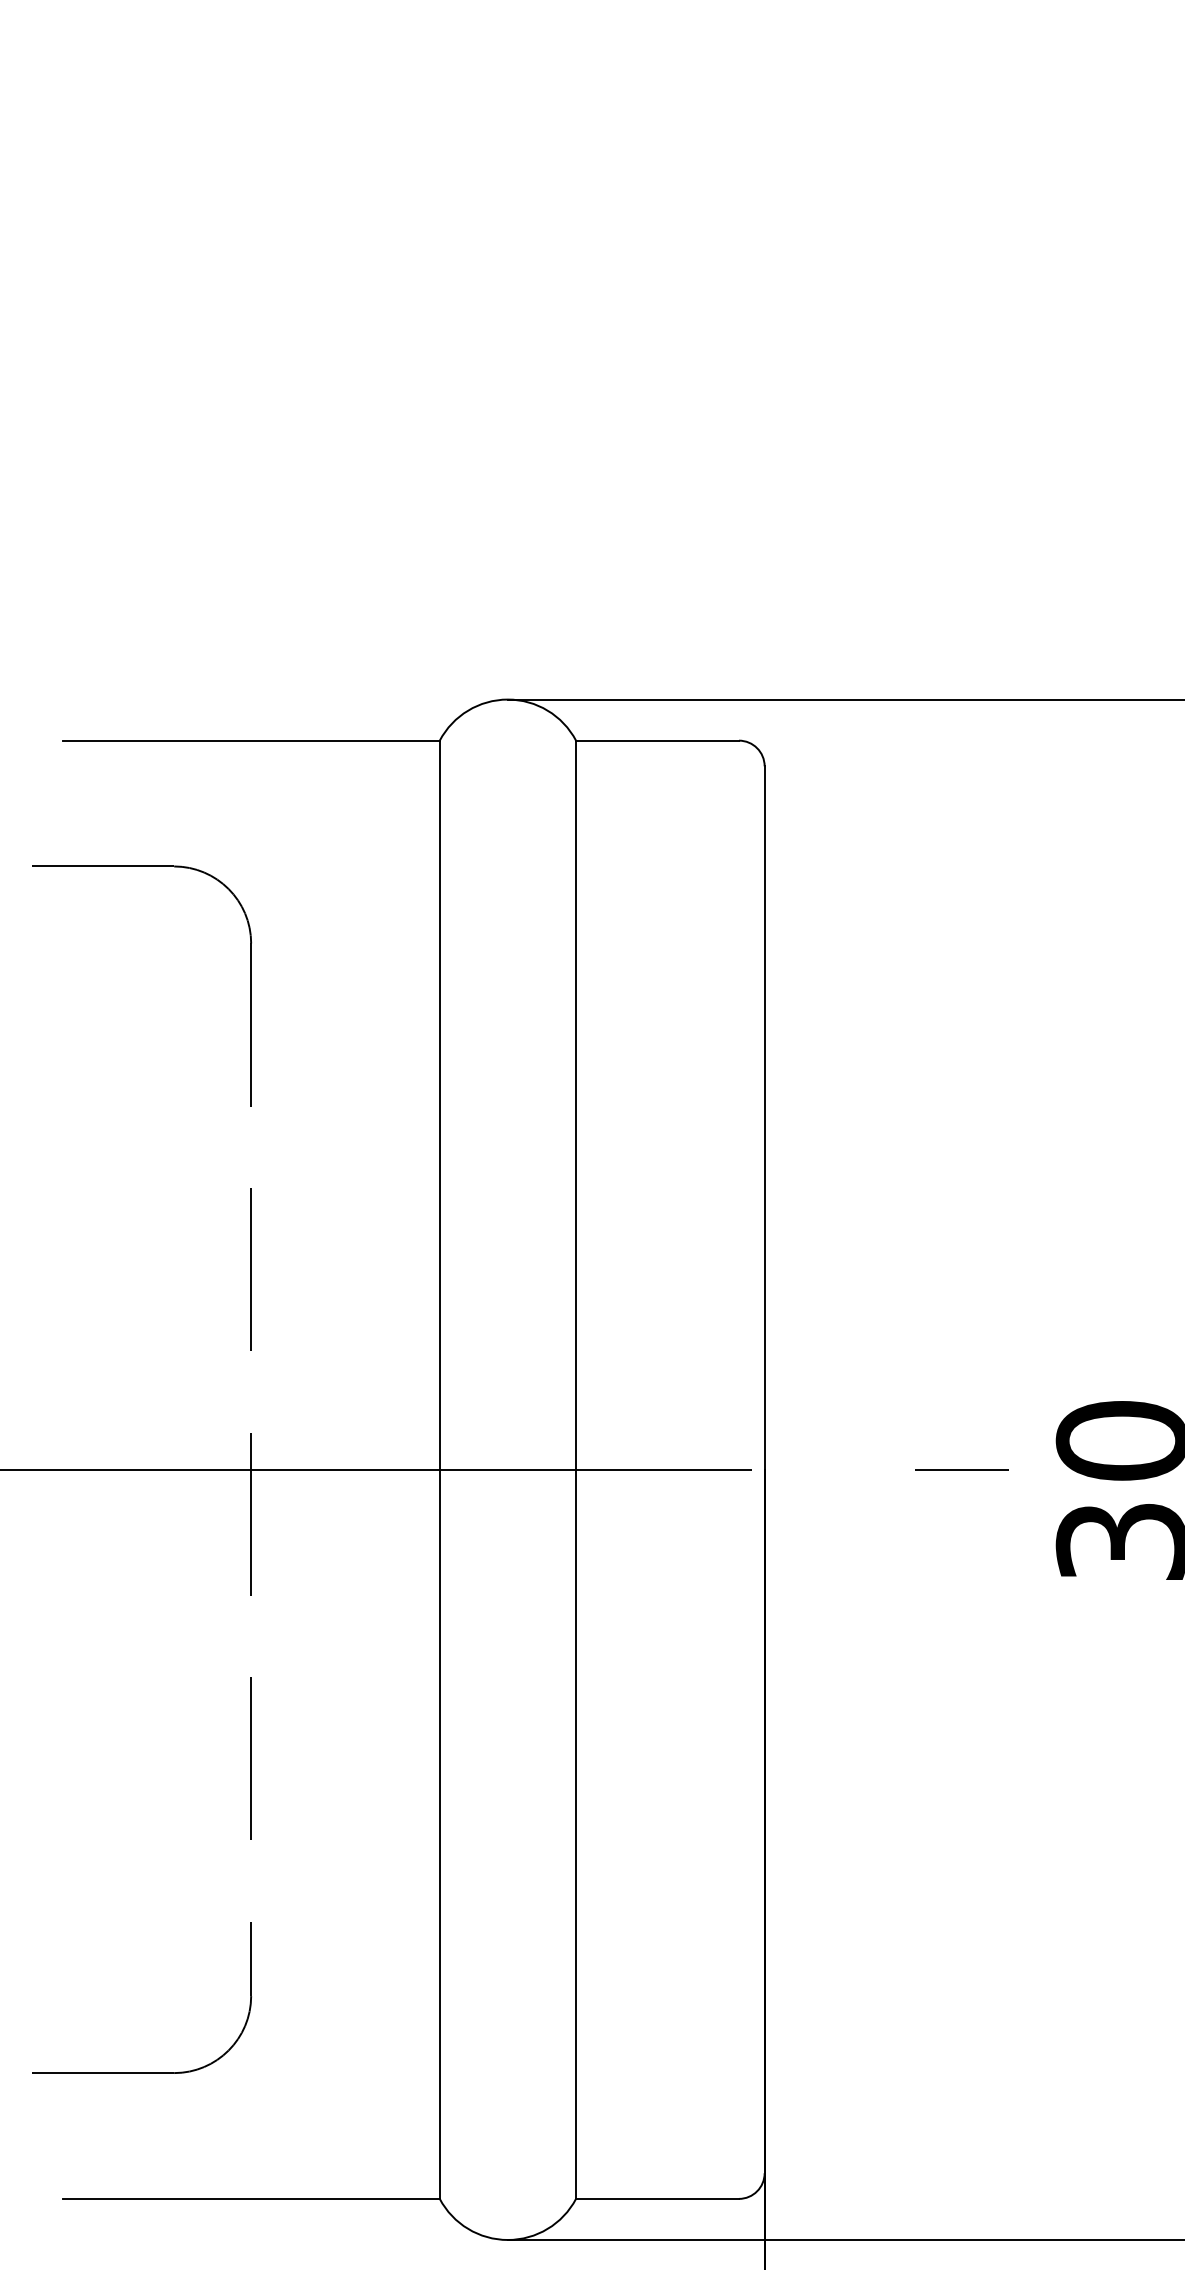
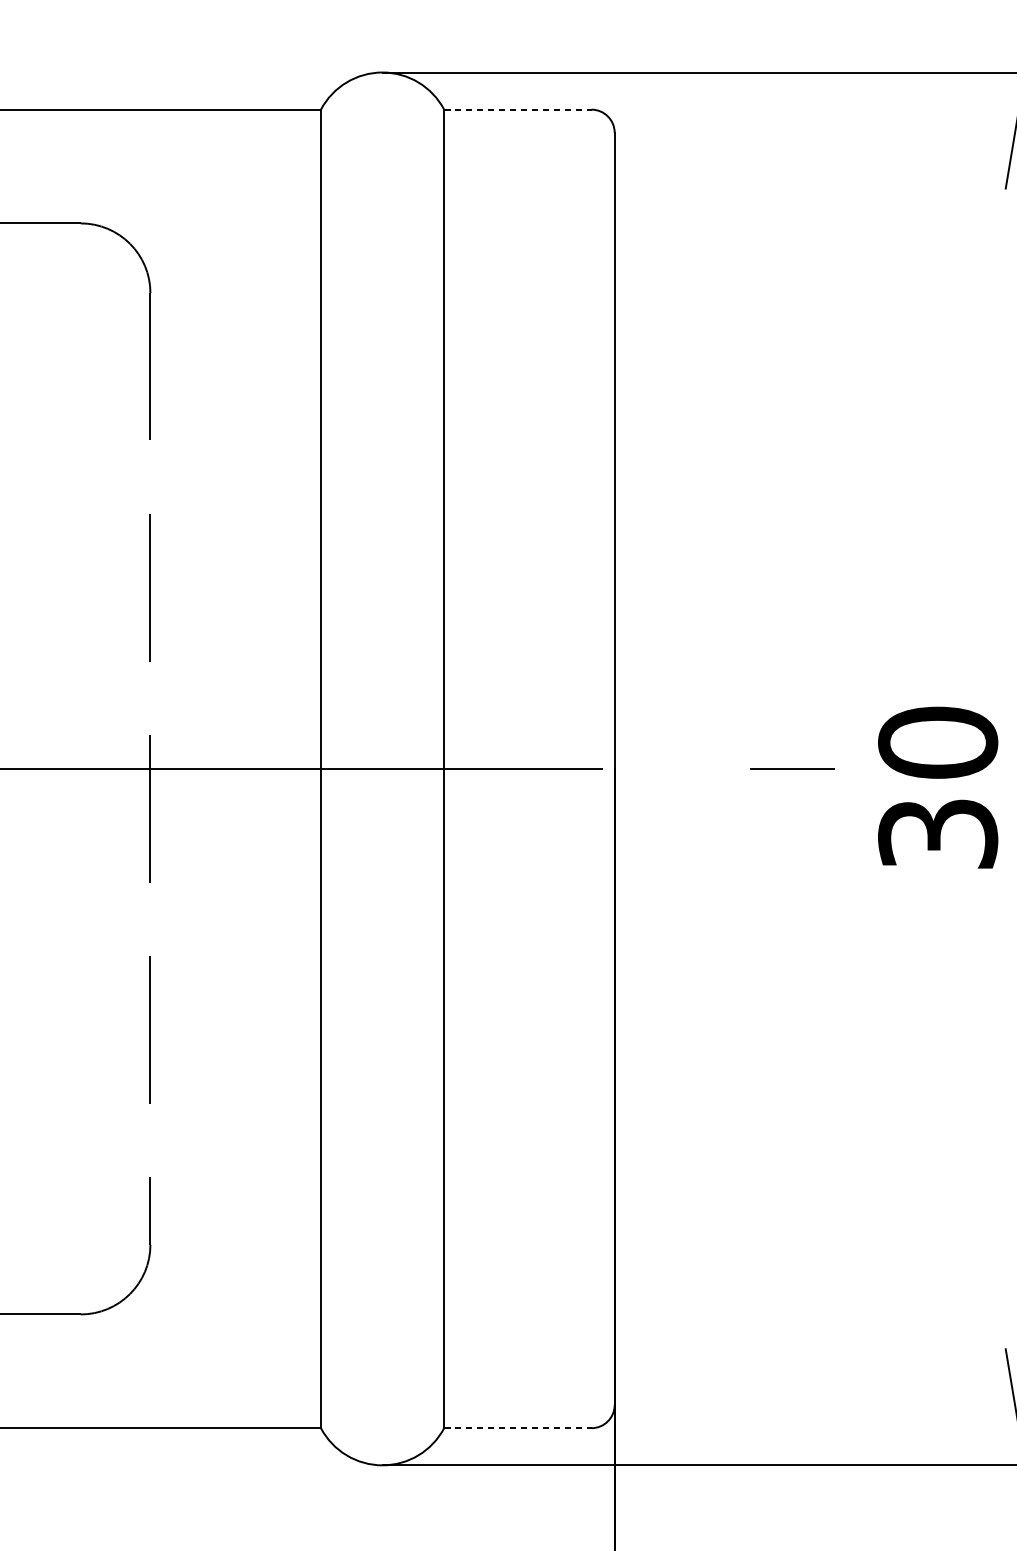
line: (658, 740) -> (518, 109), solid -> dashed
line: (658, 2198) -> (518, 1427), solid -> dashed

